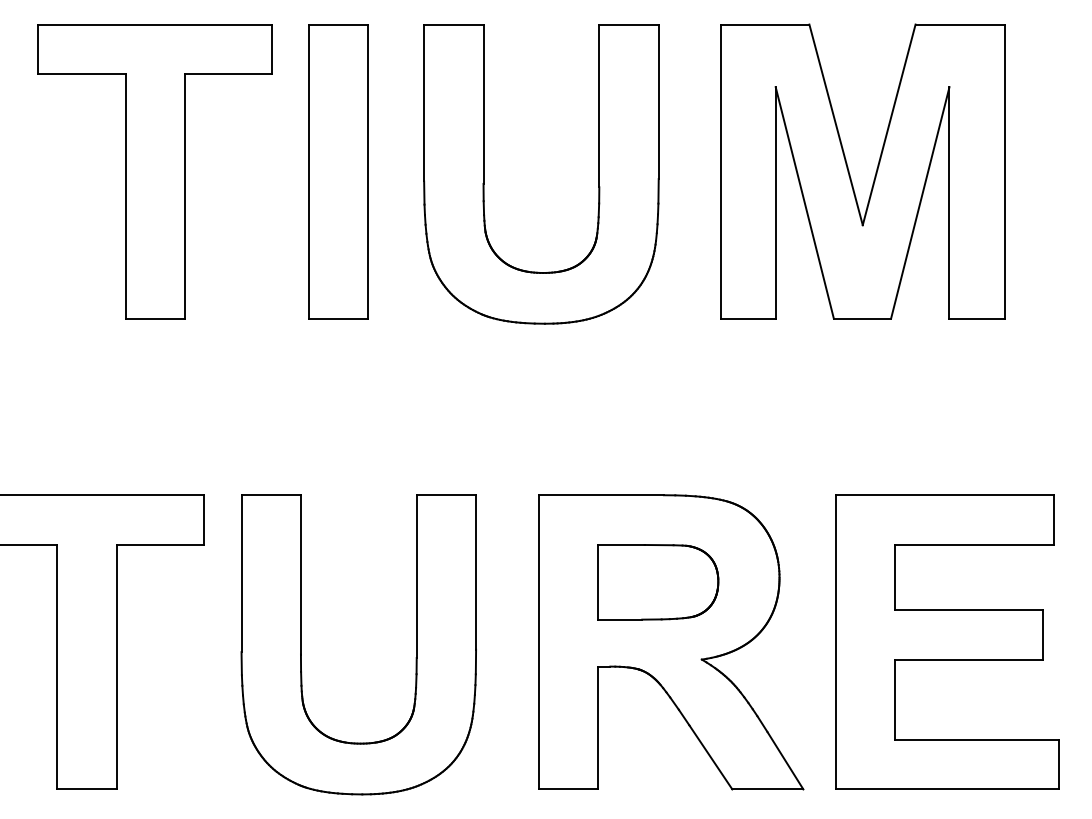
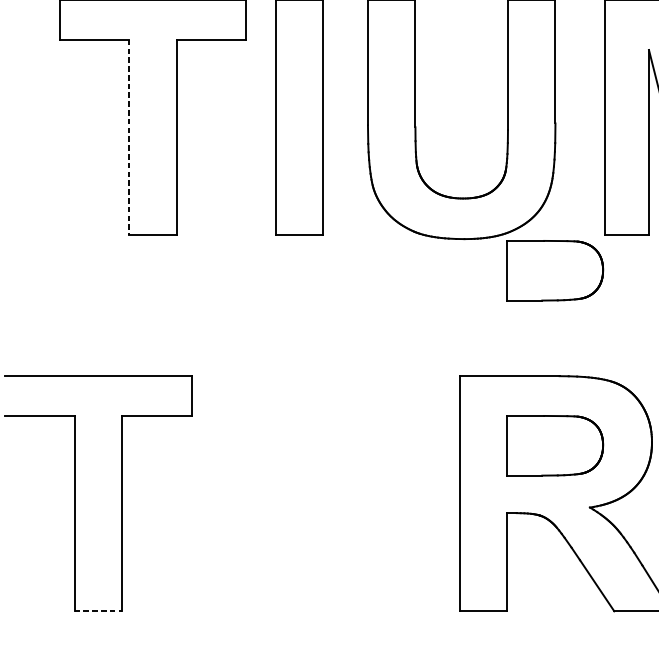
line: (125, 197) -> (129, 138), solid -> dashed
part: (658, 363) -> (555, 270), added
part: (301, 644) -> (269, 495), removed
line: (86, 789) -> (98, 611), solid -> dashed

